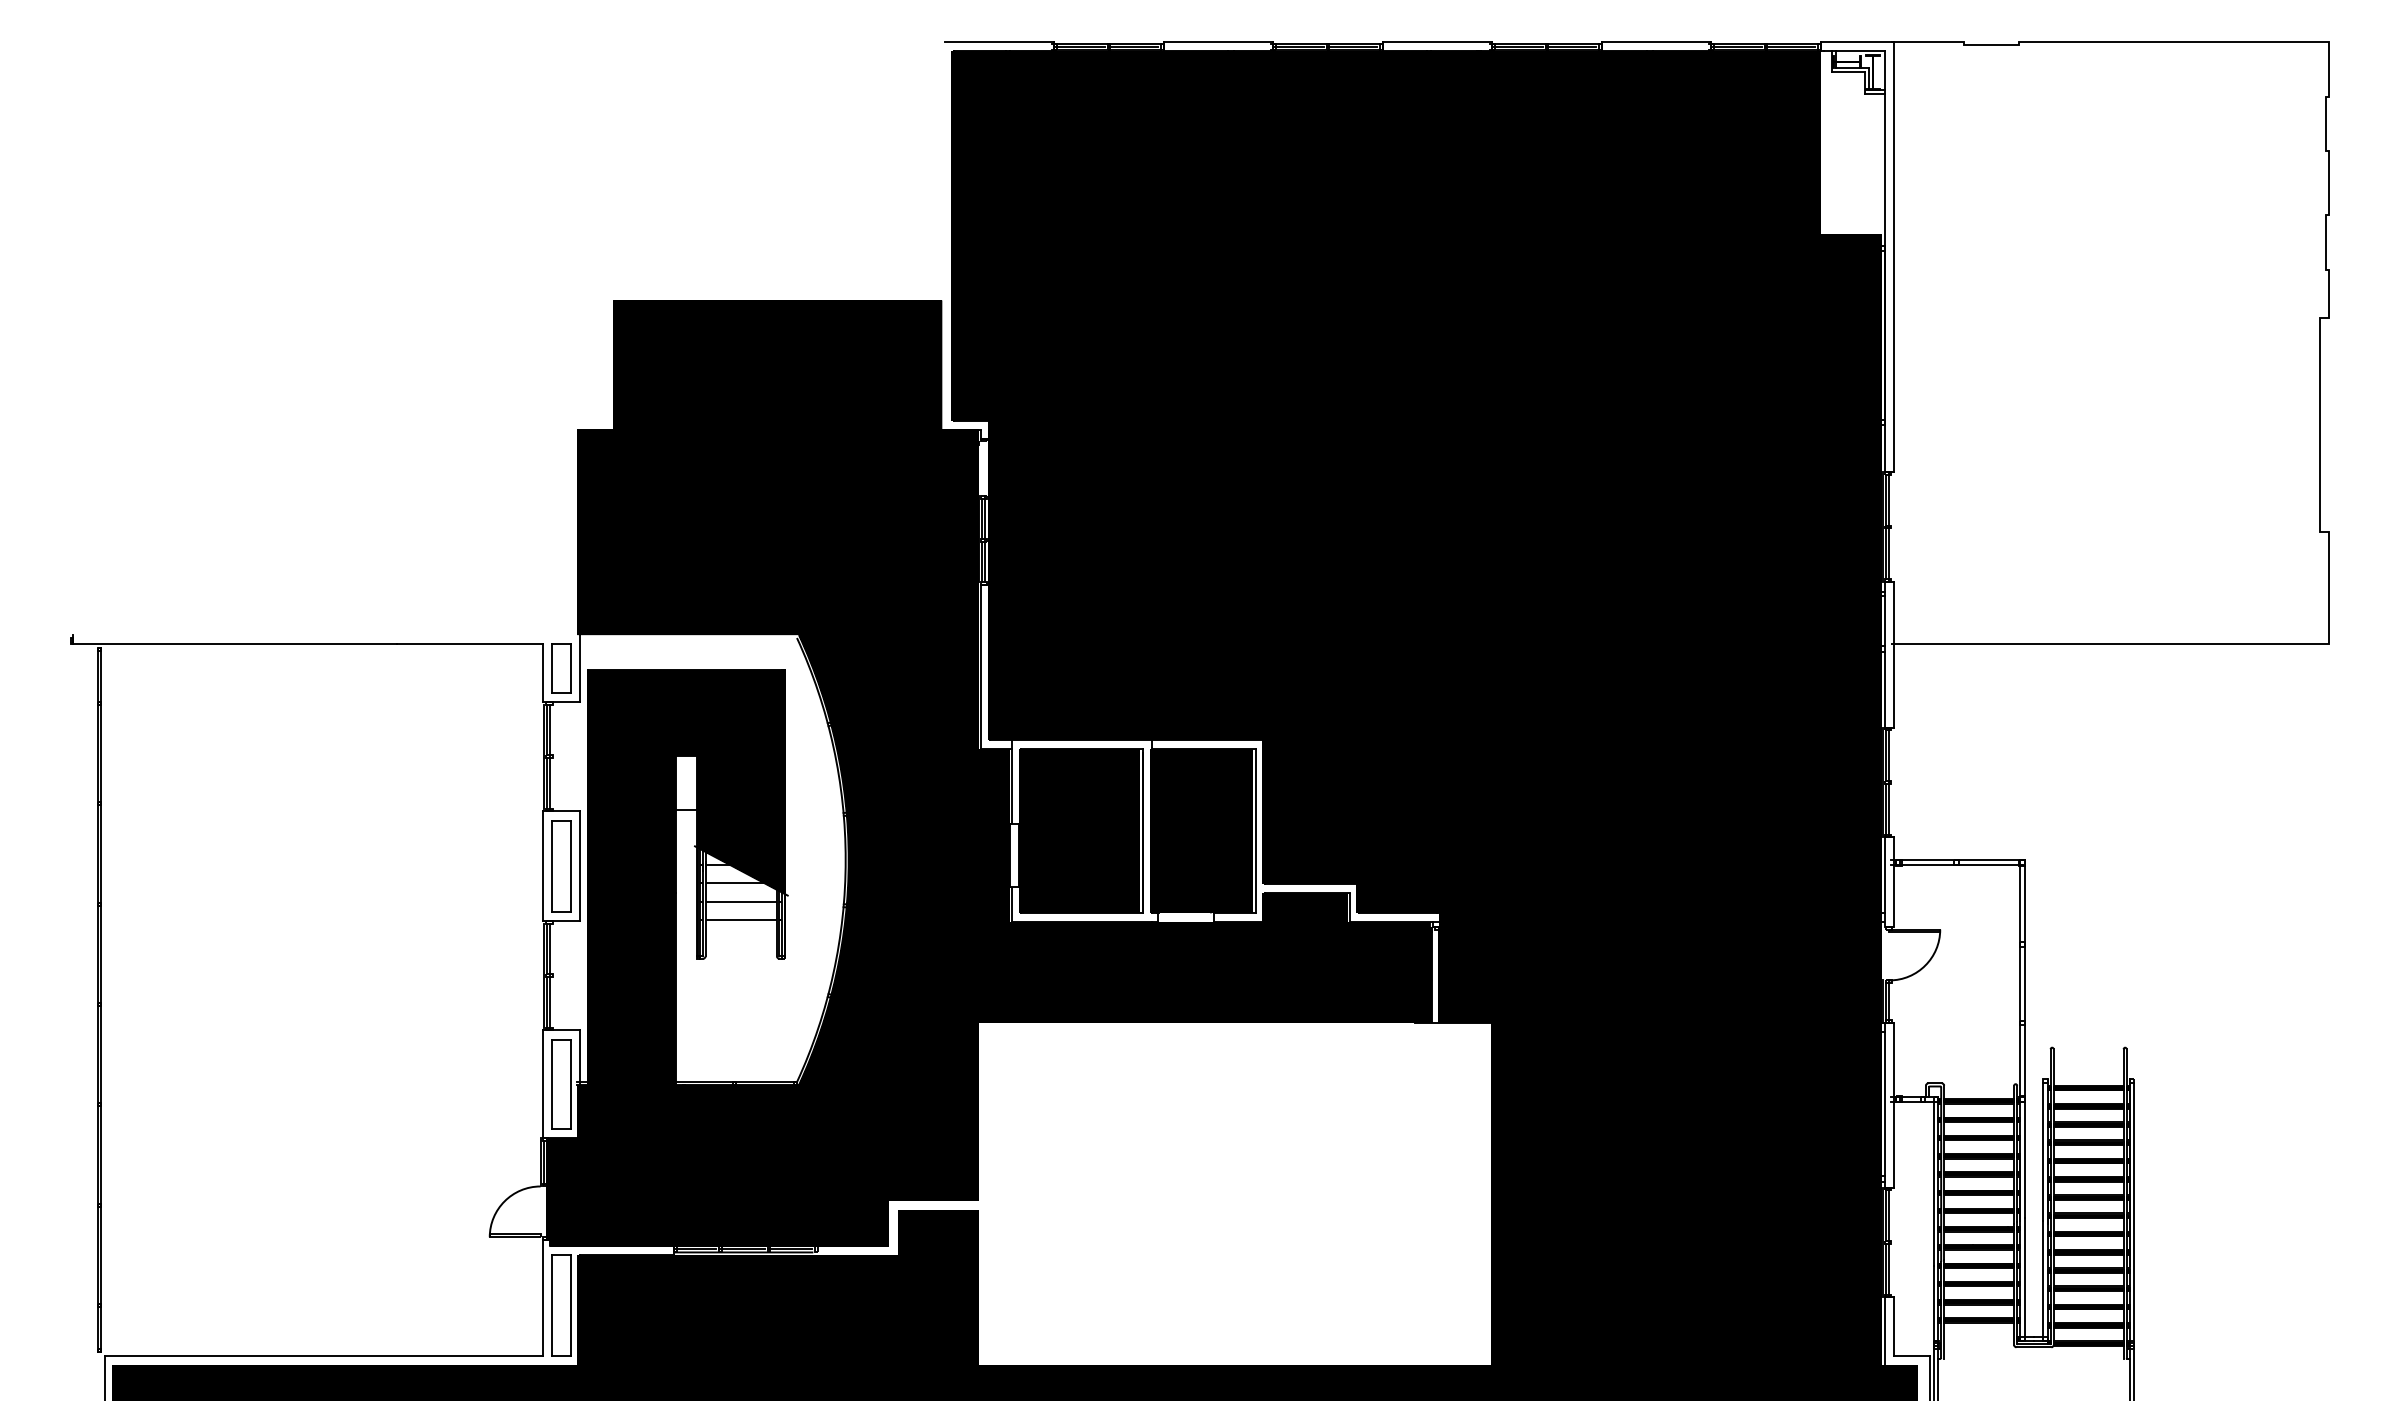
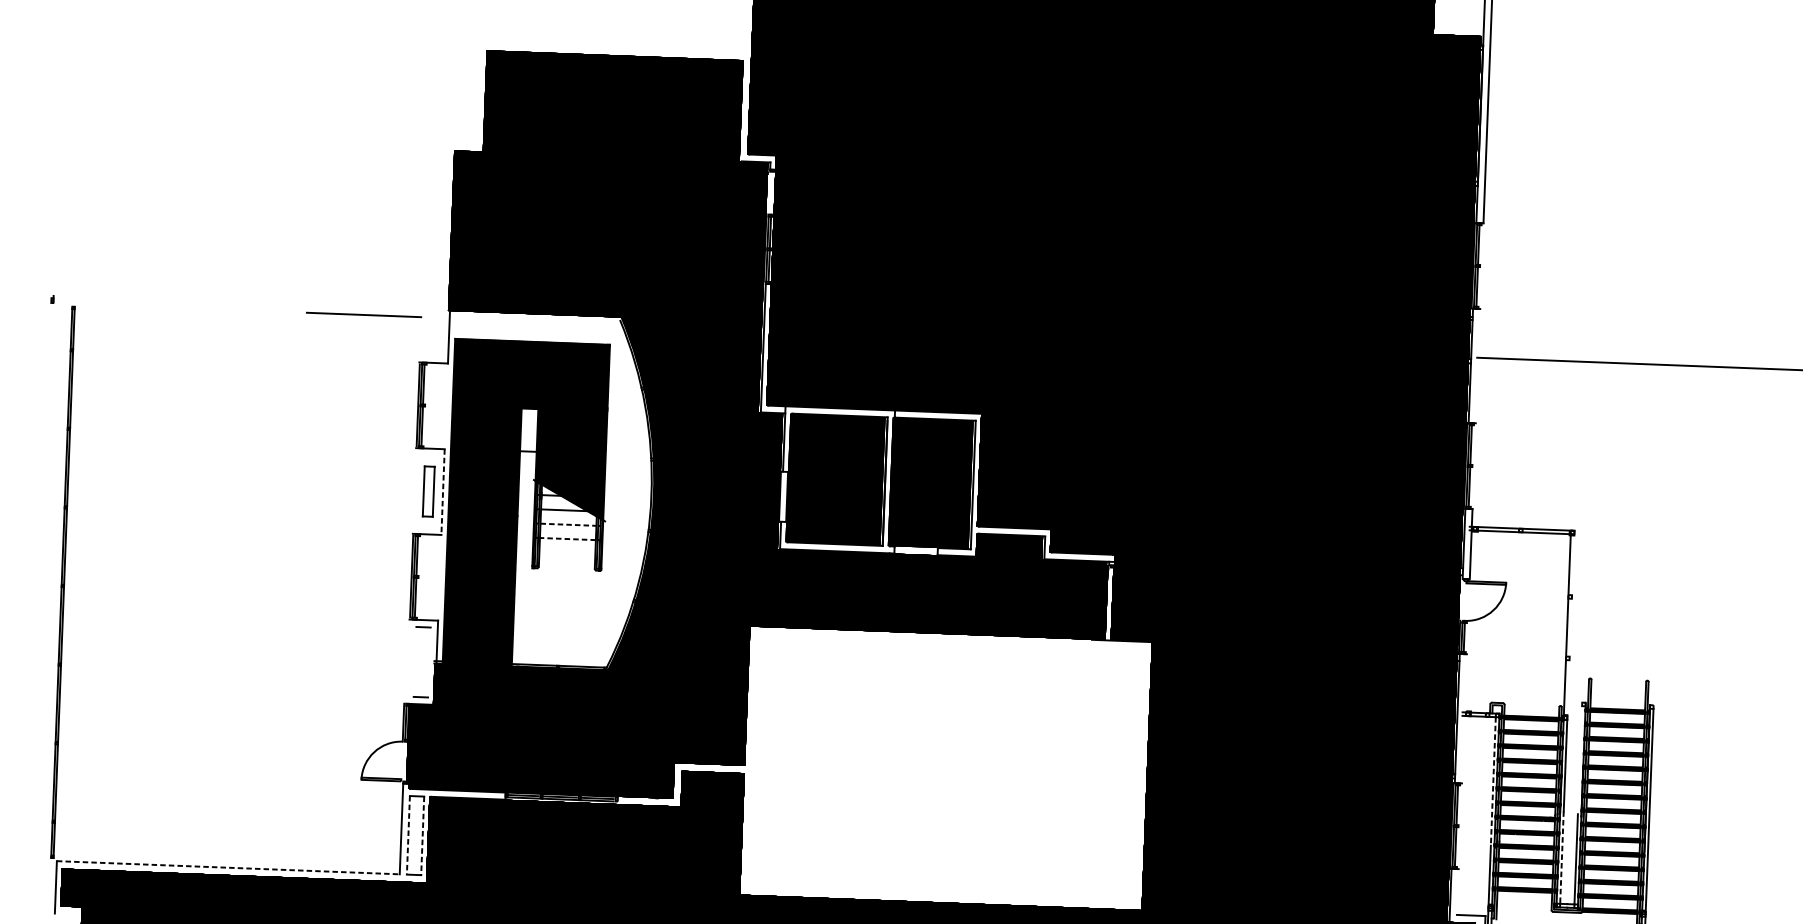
line: (235, 644) -> (180, 308), removed
line: (1893, 654) -> (1477, 365), removed
part: (561, 668) -> (434, 336), removed
line: (543, 672) -> (420, 339), removed
line: (543, 865) -> (414, 490), removed
part: (561, 866) -> (428, 491), size x0.7
line: (579, 866) -> (442, 492), solid -> dashed
line: (741, 901) -> (568, 524), solid -> dashed
line: (741, 919) -> (568, 538), solid -> dashed
line: (2024, 978) -> (1570, 623), removed
line: (552, 1083) -> (415, 661), removed
line: (570, 1083) -> (429, 661), removed
line: (543, 1084) -> (408, 661), removed
line: (1893, 1104) -> (1464, 718), removed
line: (2043, 1152) -> (1580, 760), removed
line: (1933, 1184) -> (1493, 781), solid -> dashed
line: (2024, 1278) -> (1561, 858), solid -> dashed
line: (552, 1306) -> (408, 835), solid -> dashed
line: (570, 1306) -> (422, 836), solid -> dashed
line: (1893, 1326) -> (1457, 891), removed
line: (324, 1355) -> (228, 867), solid -> dashed

